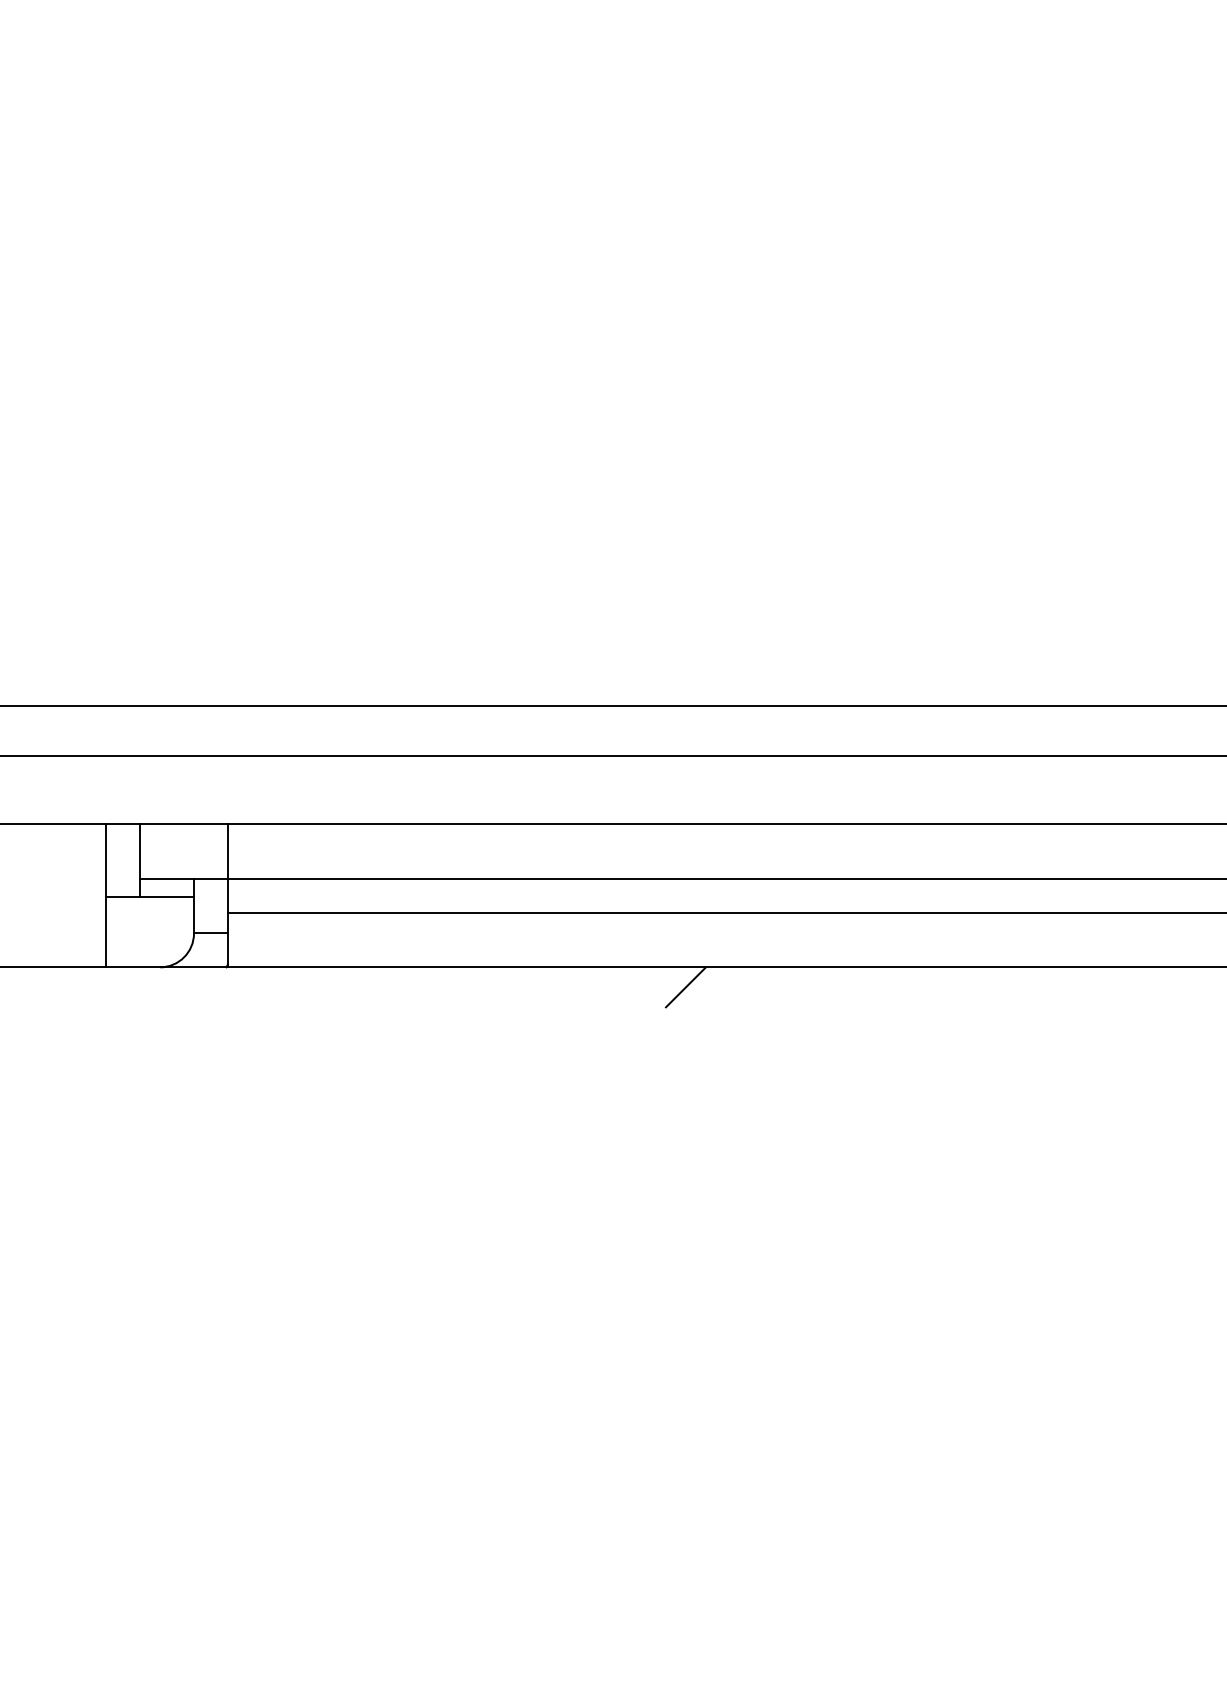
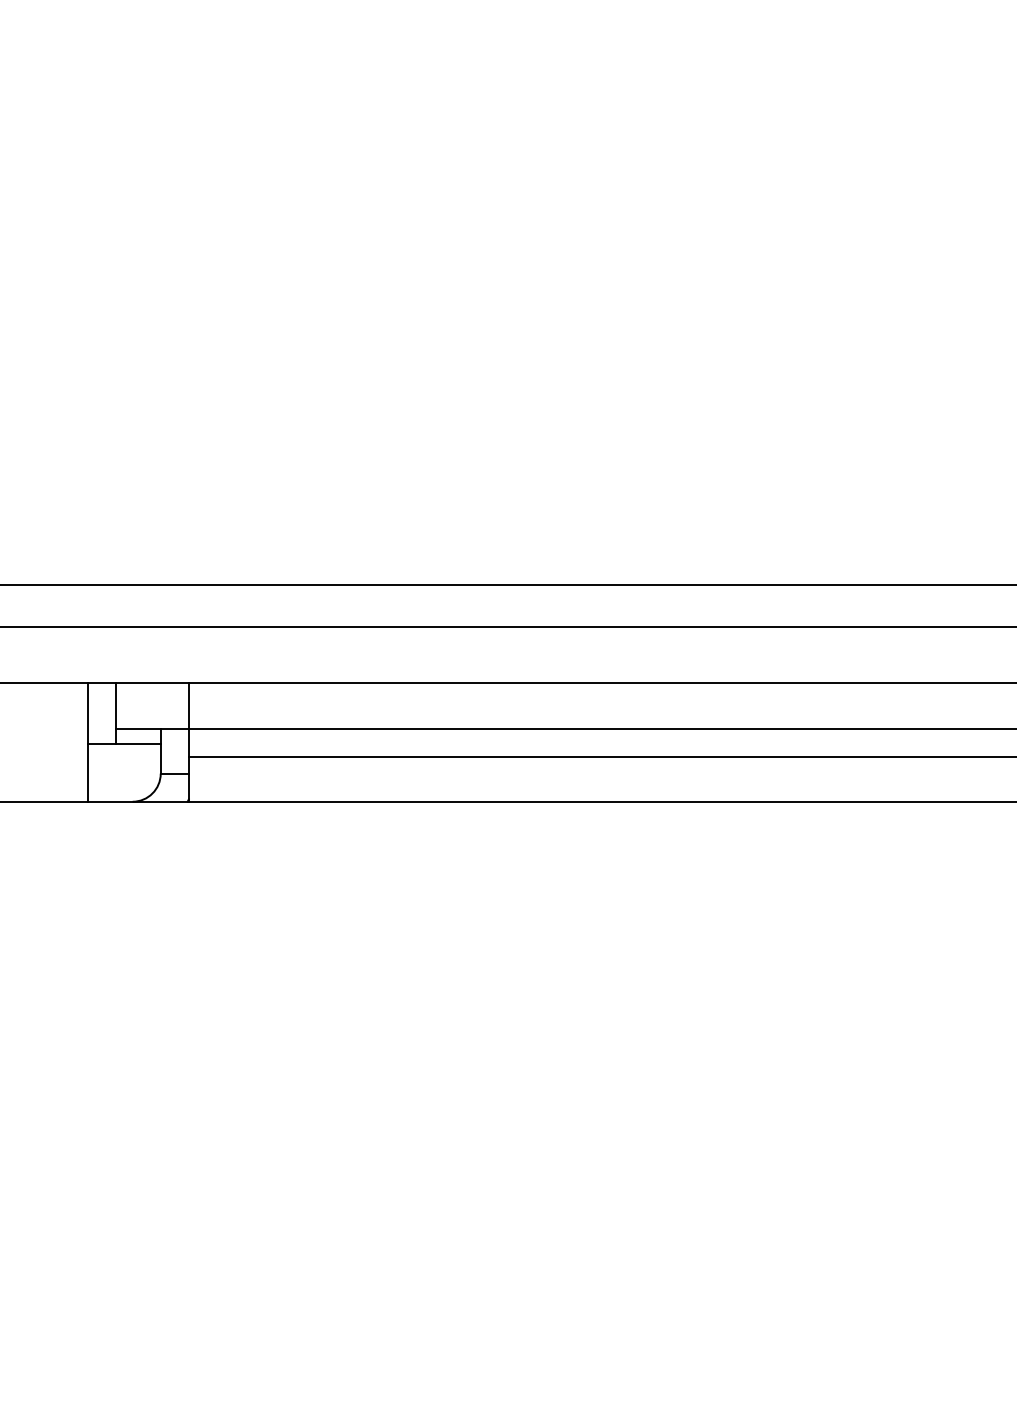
hatch: (685, 987) -> (568, 818), removed

